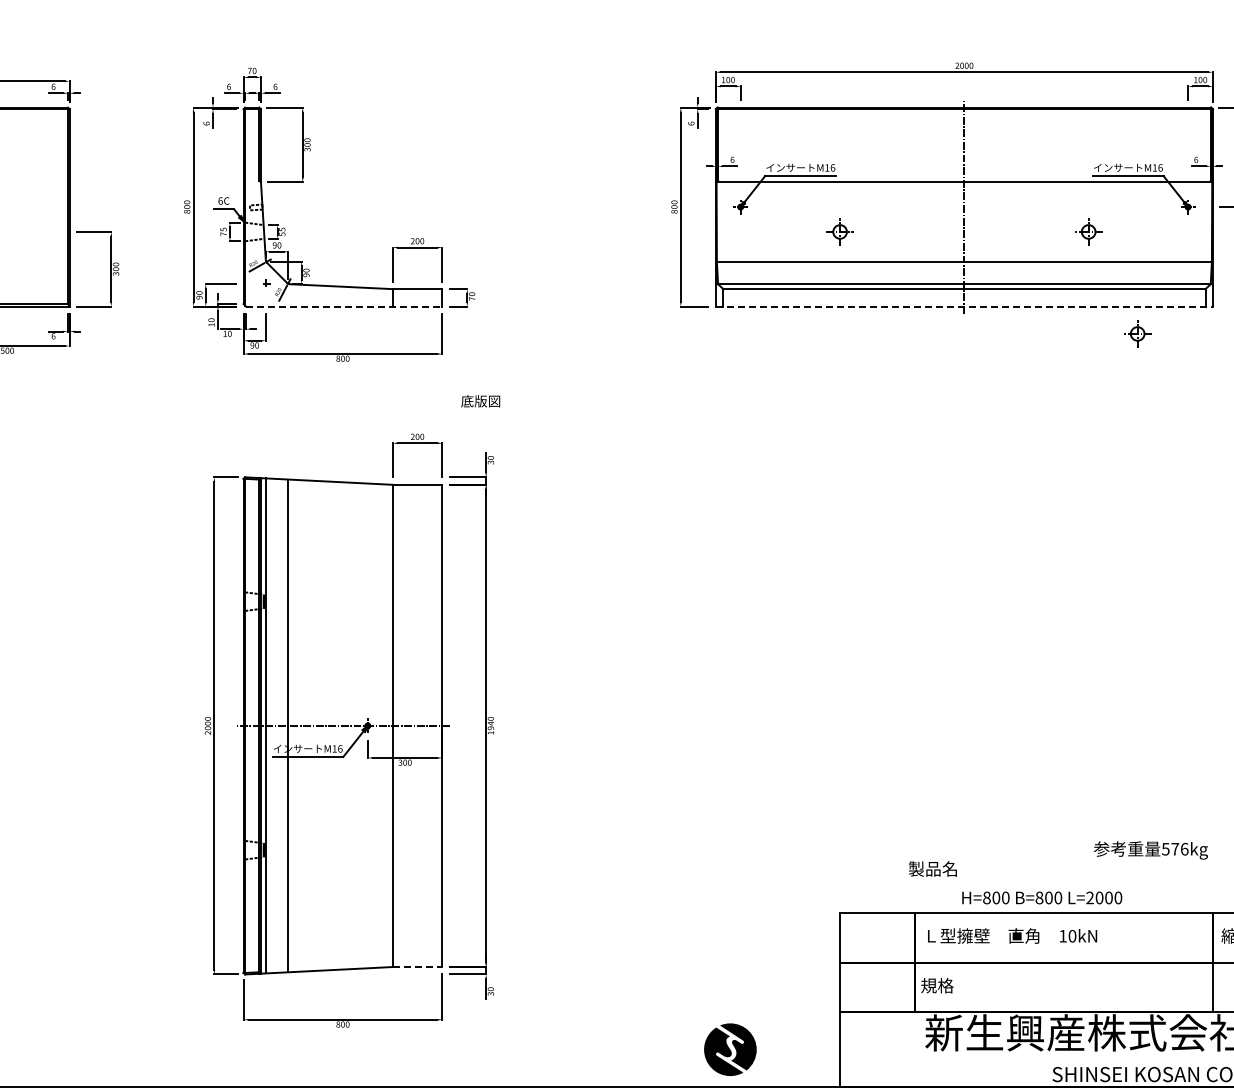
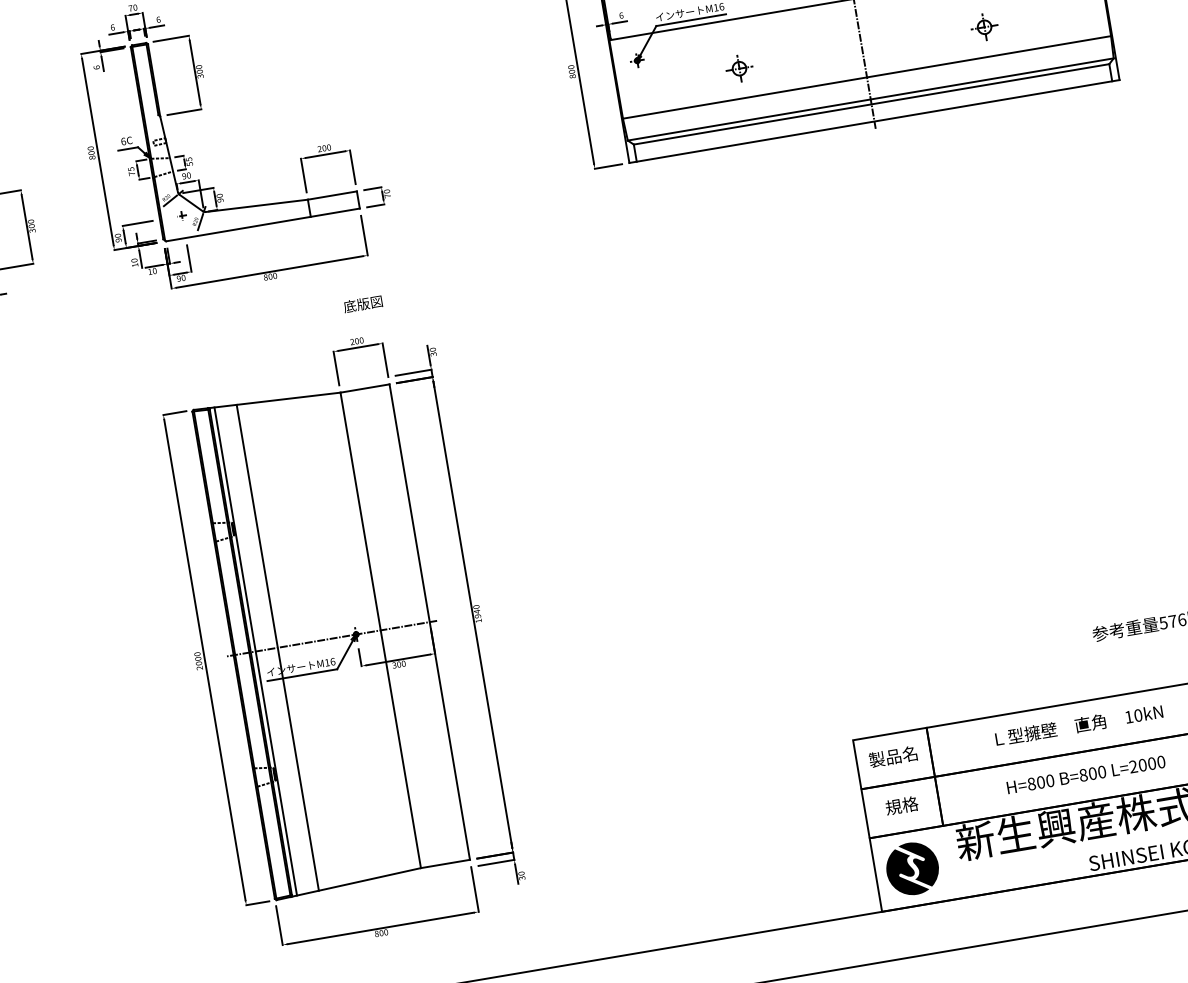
line: (344, 306) -> (263, 224), dashed -> solid
line: (964, 306) -> (874, 121), dashed -> solid
part: (1137, 333) -> (1049, 119), removed
text: (480, 401) -> (362, 304), moved
text: (932, 868) -> (892, 756), moved
text: (1042, 897) -> (1086, 774), moved
text: (1012, 935) -> (1079, 724), moved
line: (417, 967) -> (445, 864), dashed -> solid
text: (937, 985) -> (902, 805), moved
part: (730, 1049) -> (912, 868), moved

